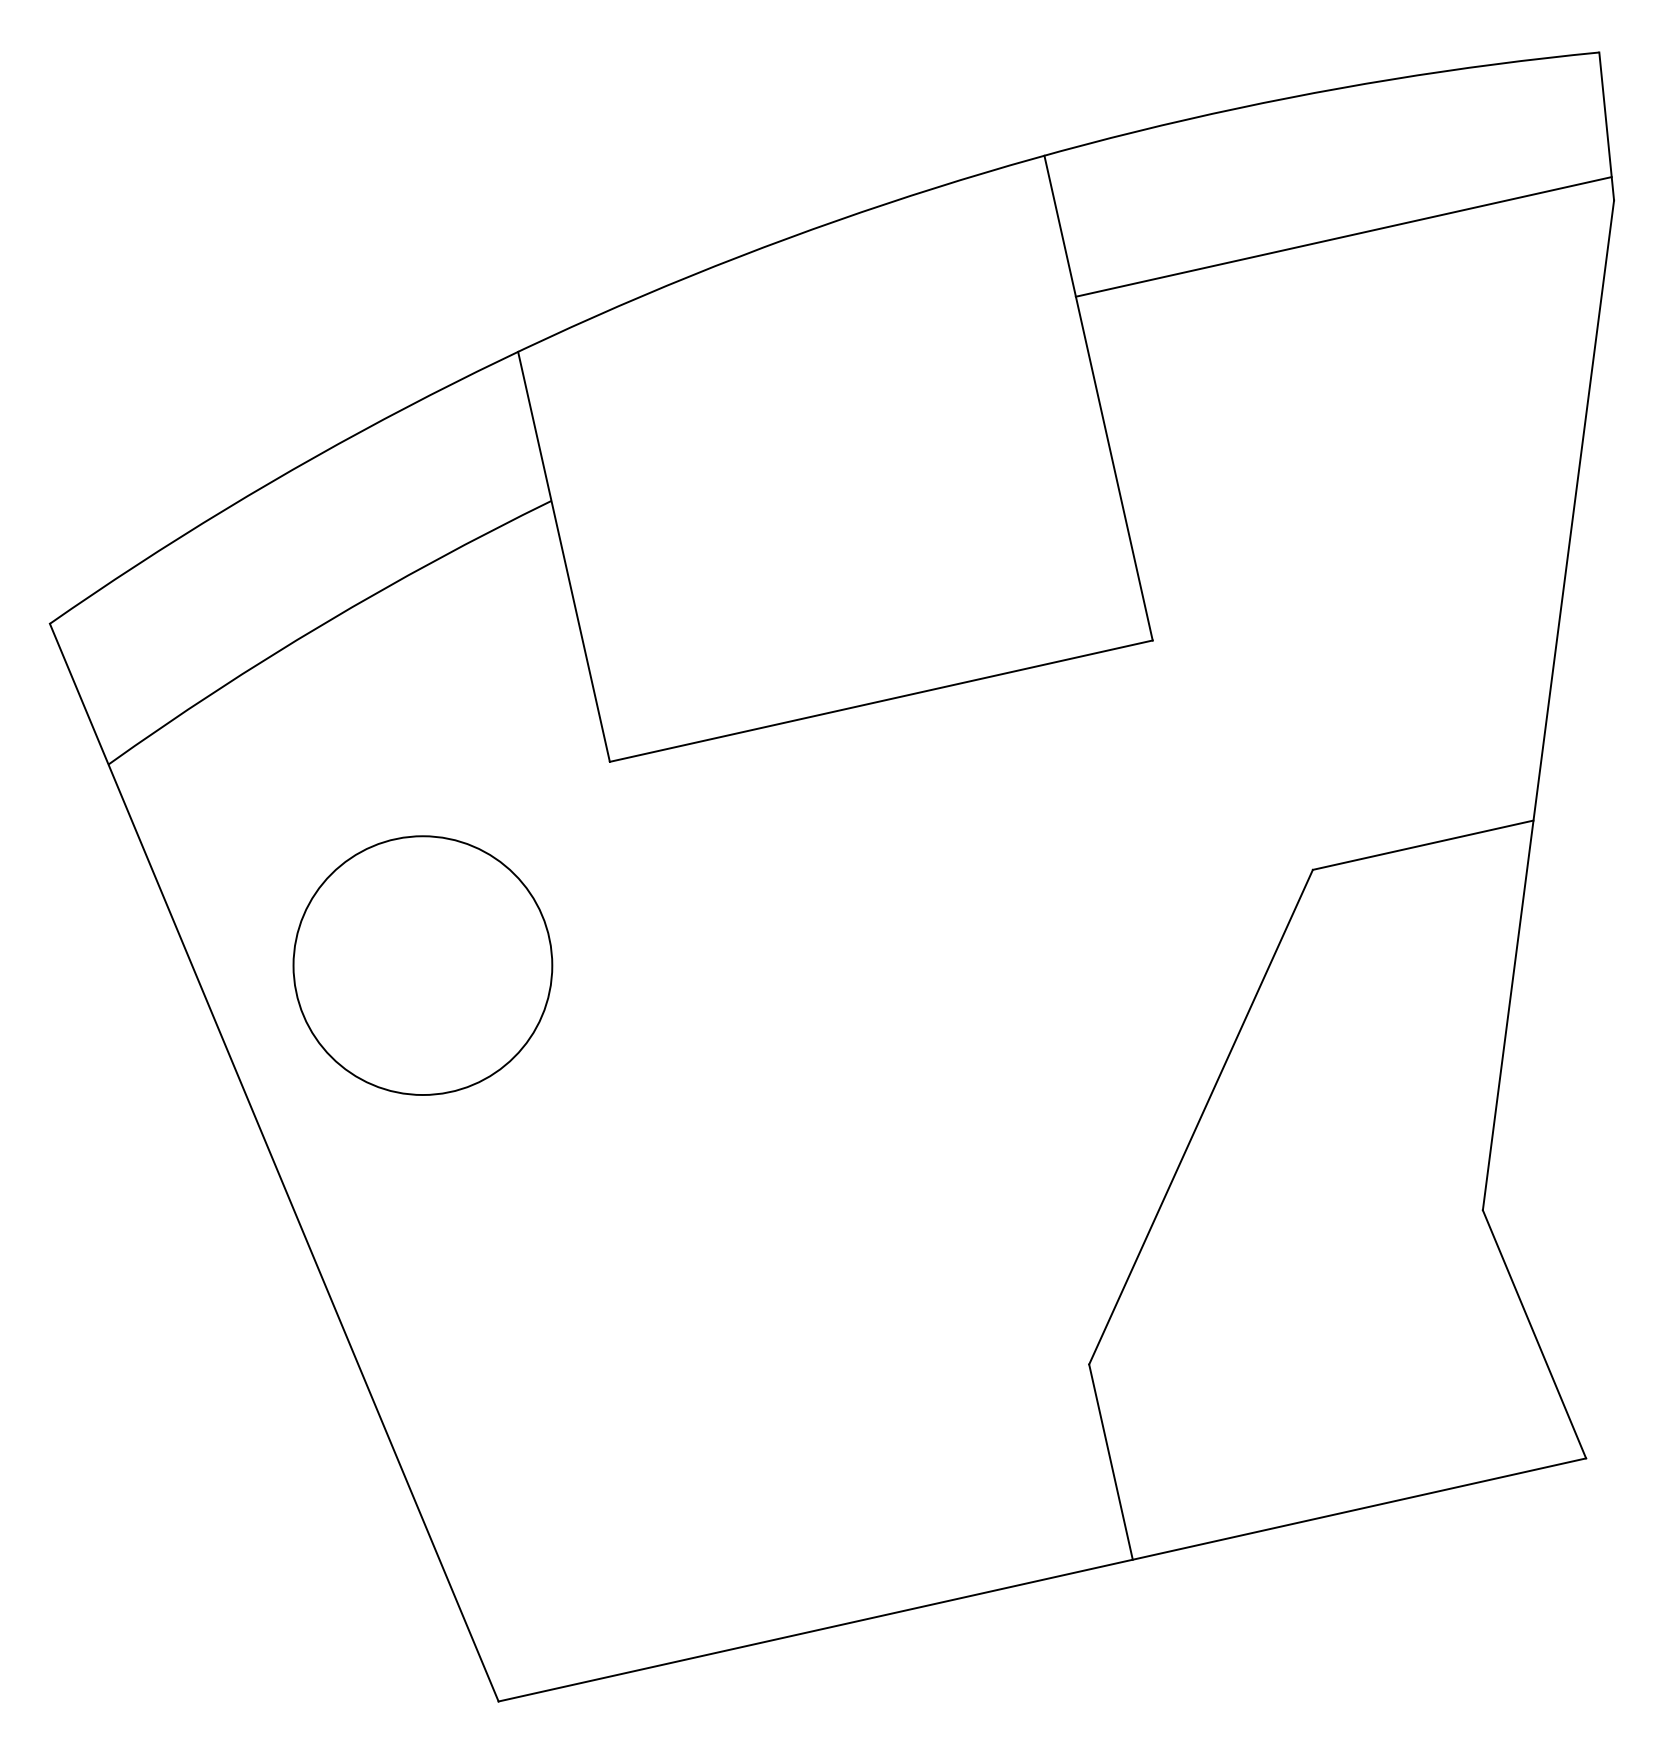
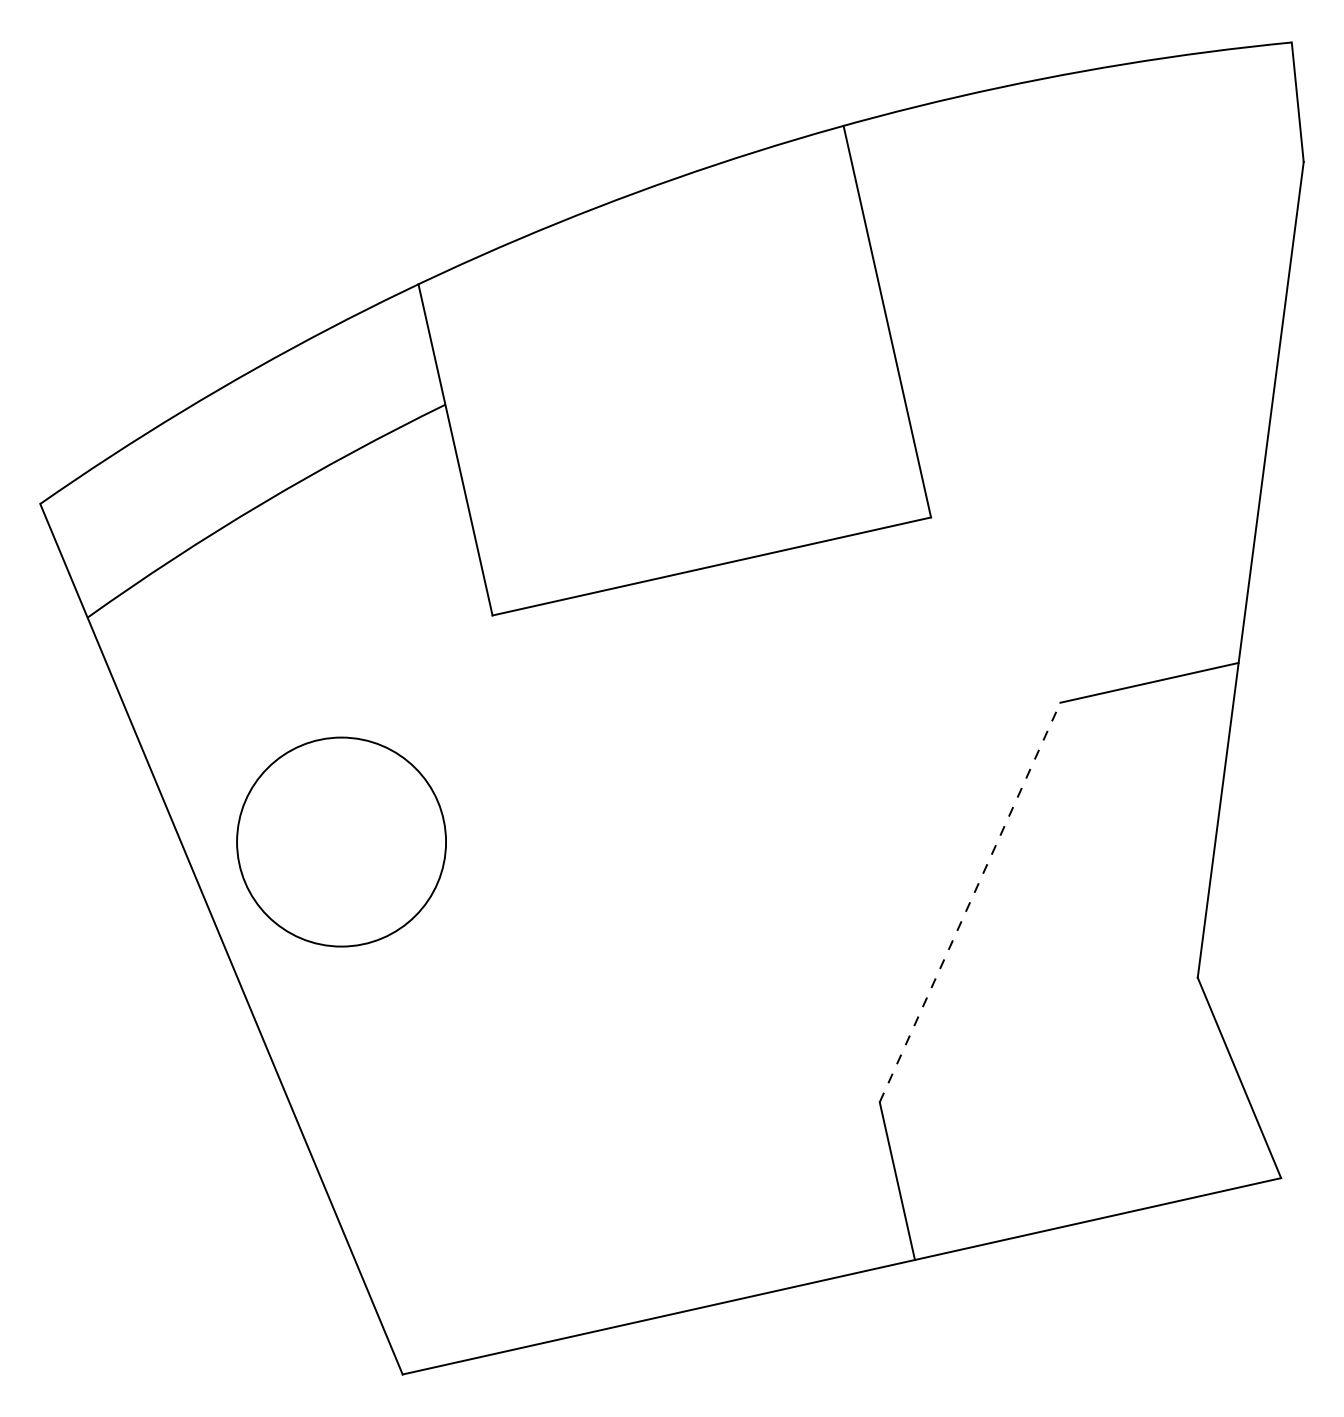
line: (1342, 236) -> (1084, 191), removed
circle: (422, 964) -> (341, 841), moved
line: (1201, 1117) -> (970, 902), solid -> dashed

